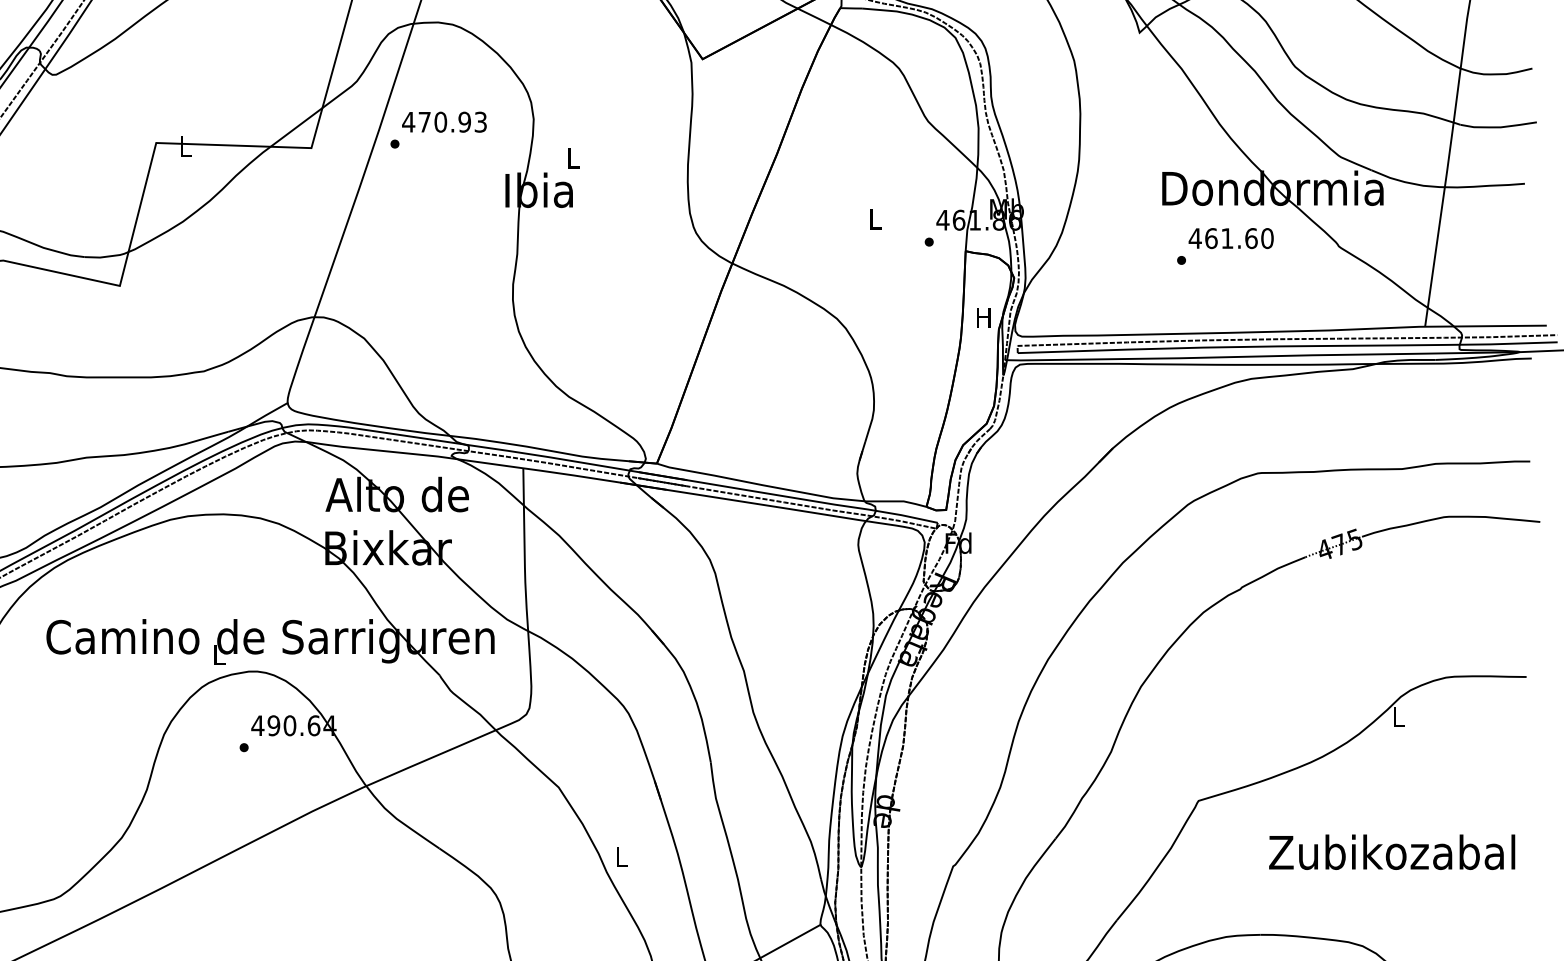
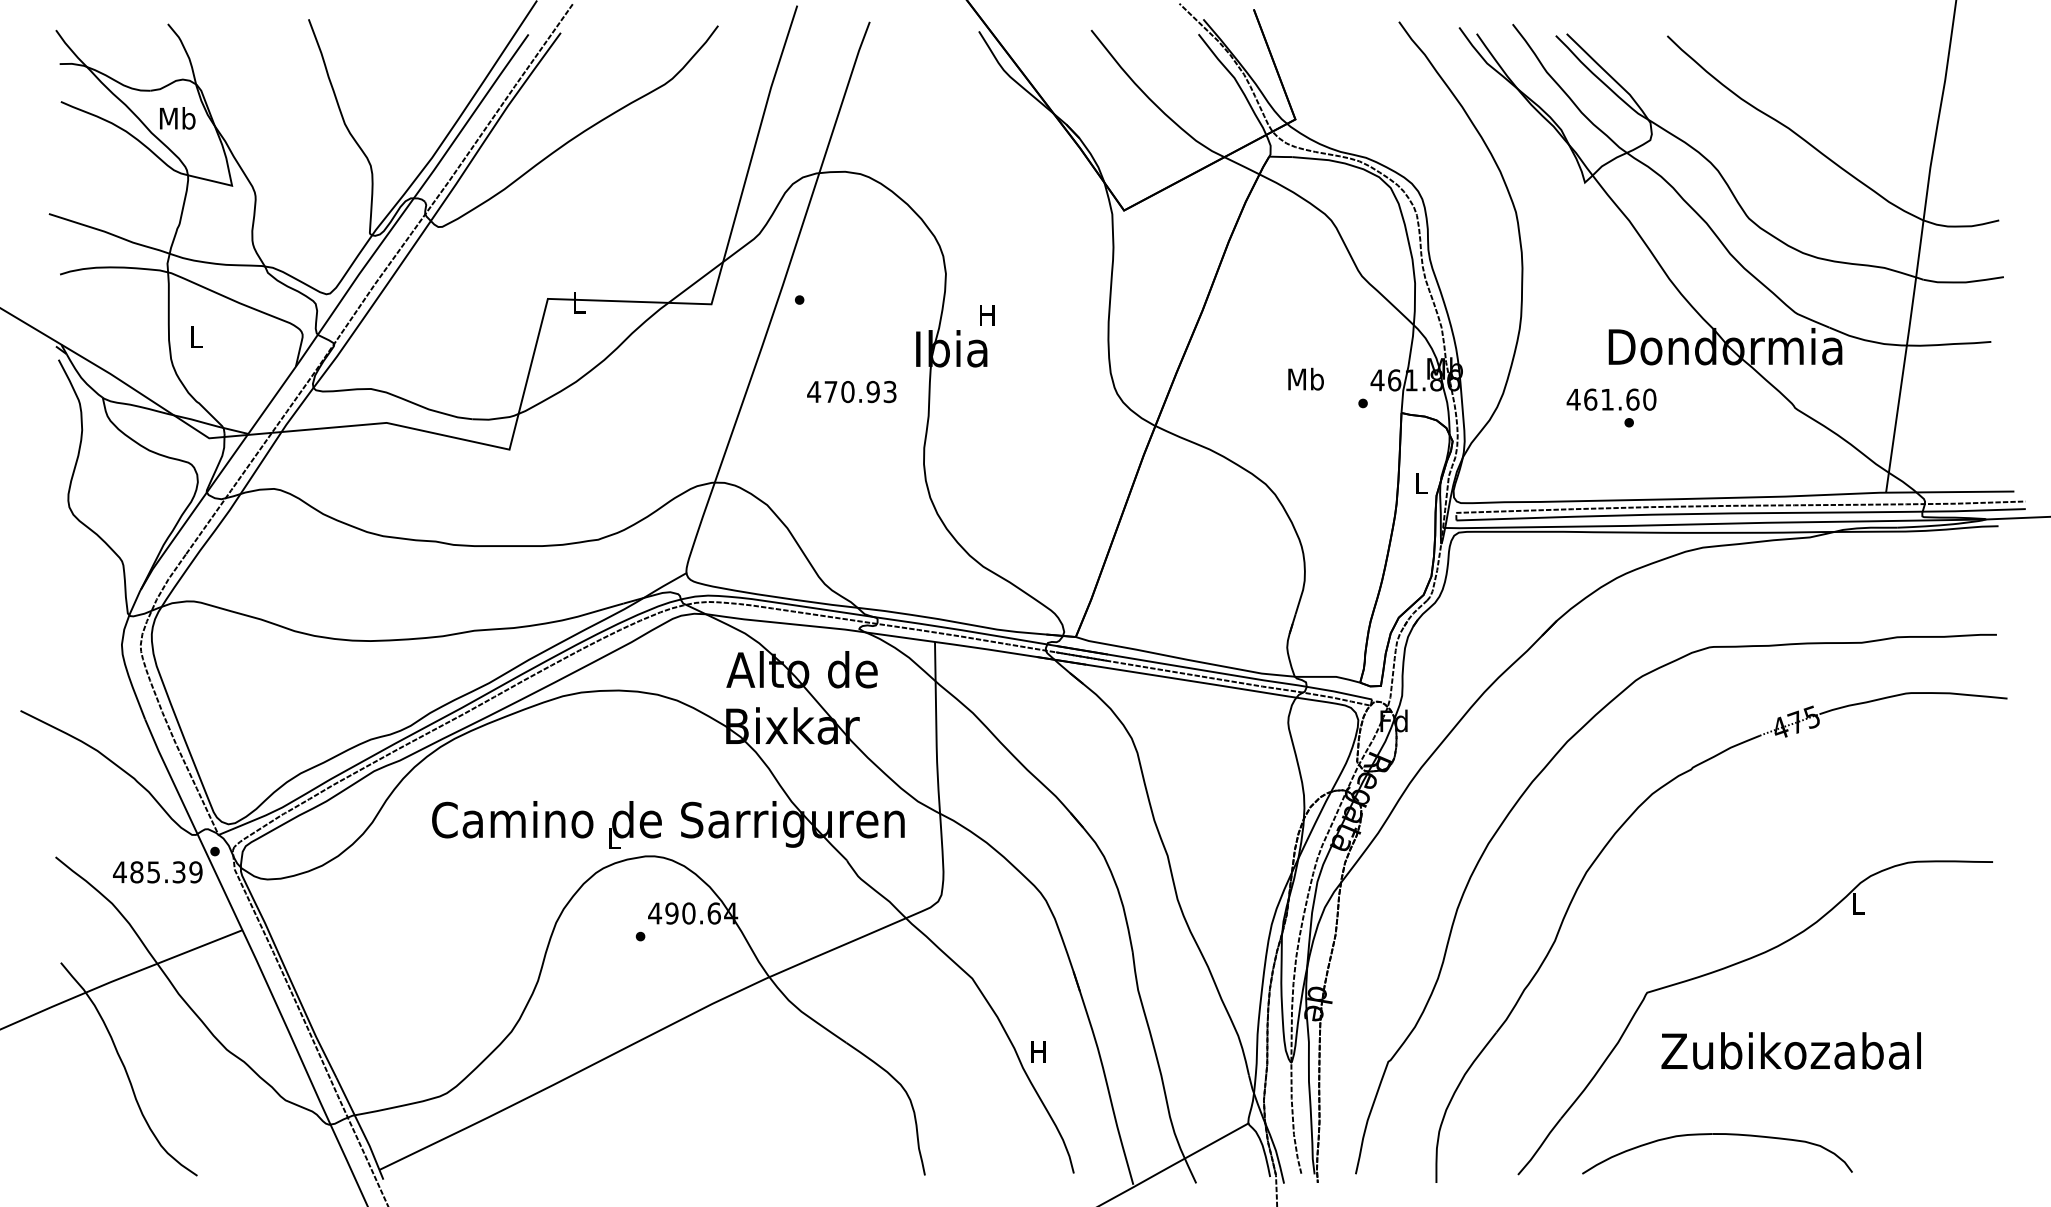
text: (444, 121) -> (851, 391), moved
text: (573, 158) -> (987, 315), L -> H
text: (874, 218) -> (1305, 378), L -> Mb
text: (1231, 238) -> (1611, 399), moved
text: (983, 318) -> (1420, 483), H -> L
text: (1391, 851) -> (1790, 1050), moved
text: (621, 856) -> (1038, 1051), L -> H

